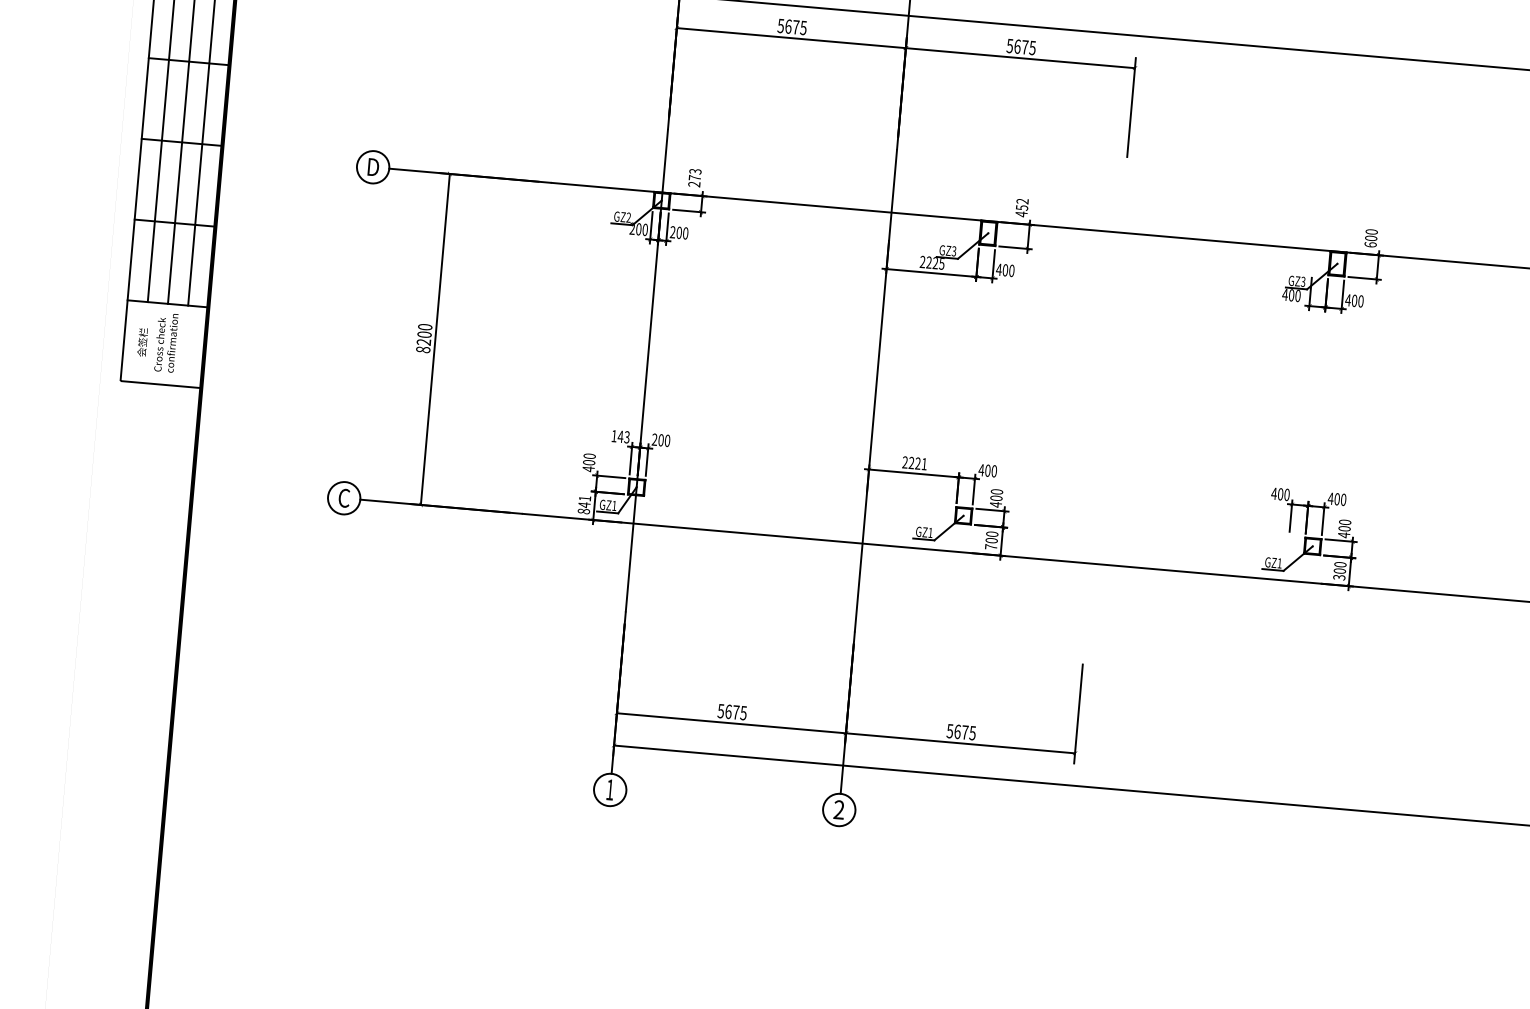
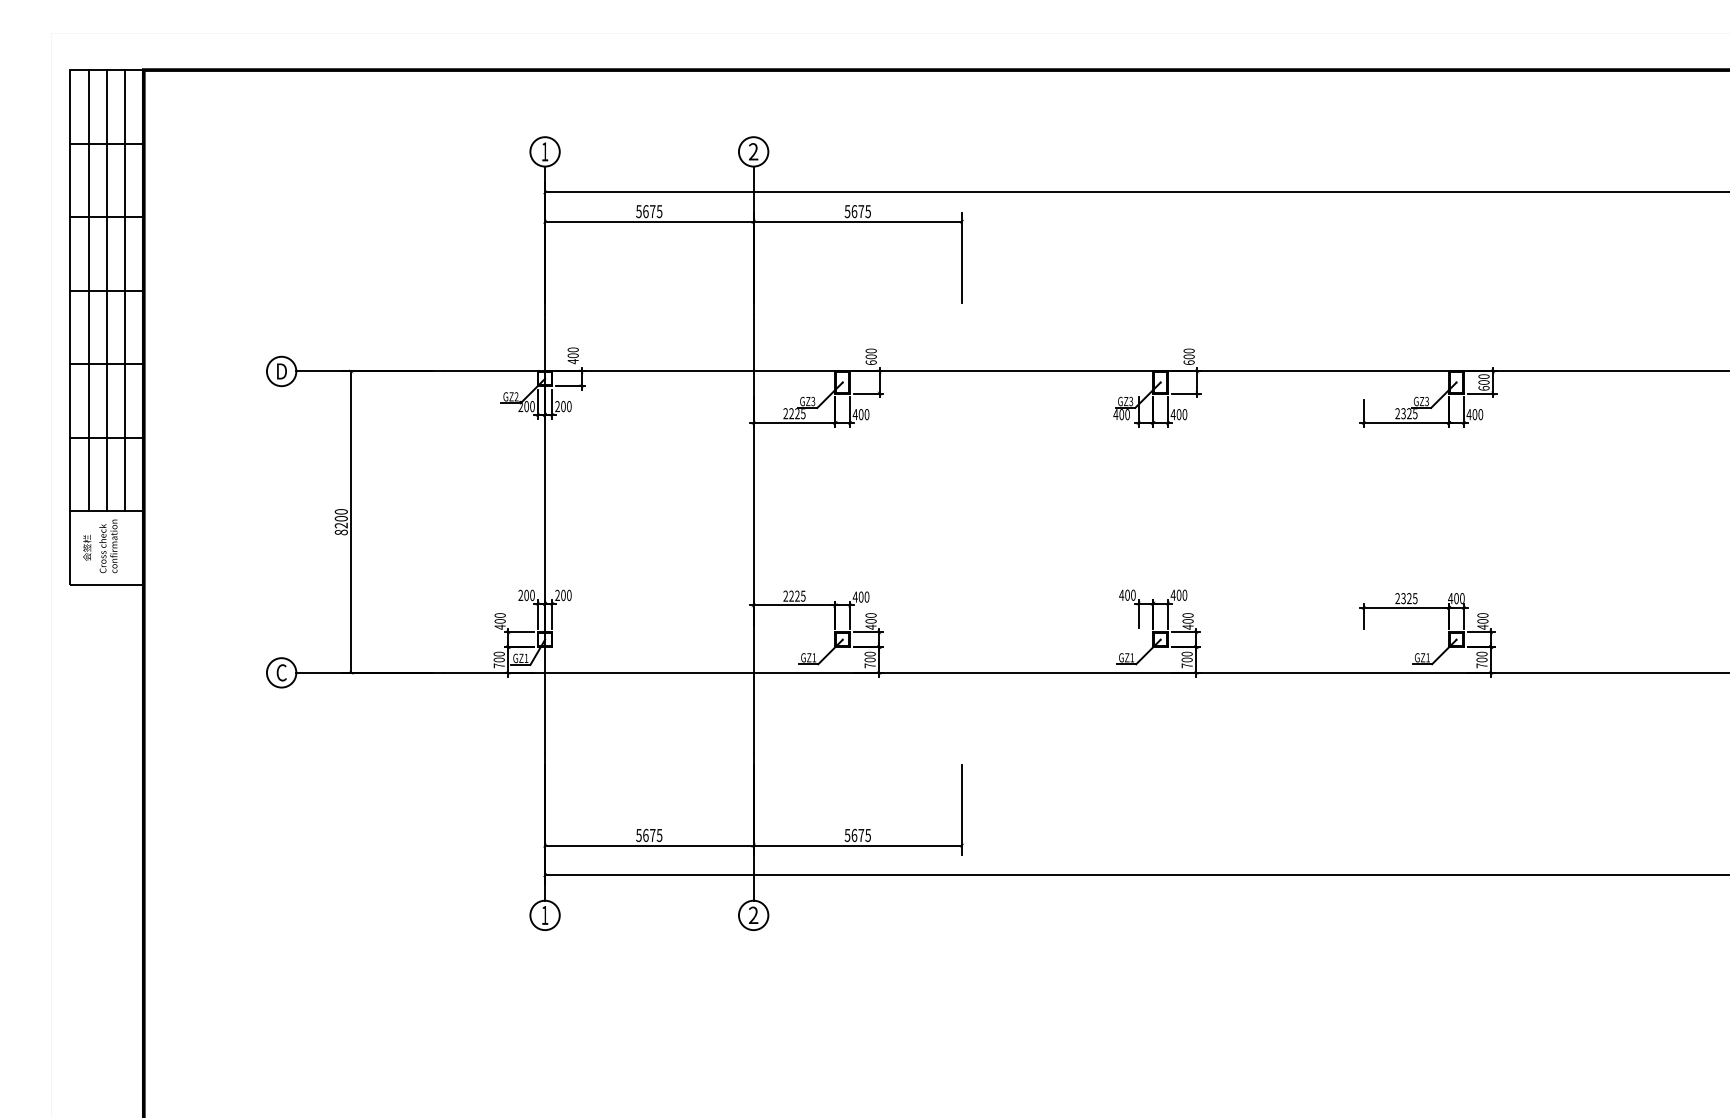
text: (694, 177) -> (572, 355), 273 -> 400
text: (1021, 207) -> (870, 356), 452 -> 600
text: (620, 436) -> (526, 595), 143 -> 200
text: (923, 463) -> (802, 595), 2221 -> 2225
text: (583, 504) -> (498, 659), 841 -> 700
text: (1338, 577) -> (1186, 665), 300 -> 700

